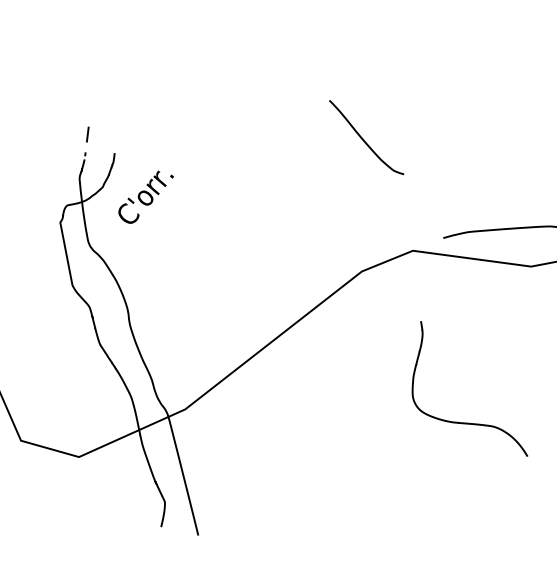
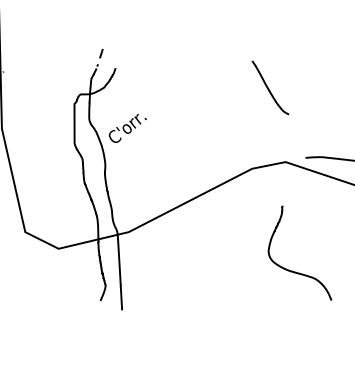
text: (145, 197) -> (127, 128), moved

